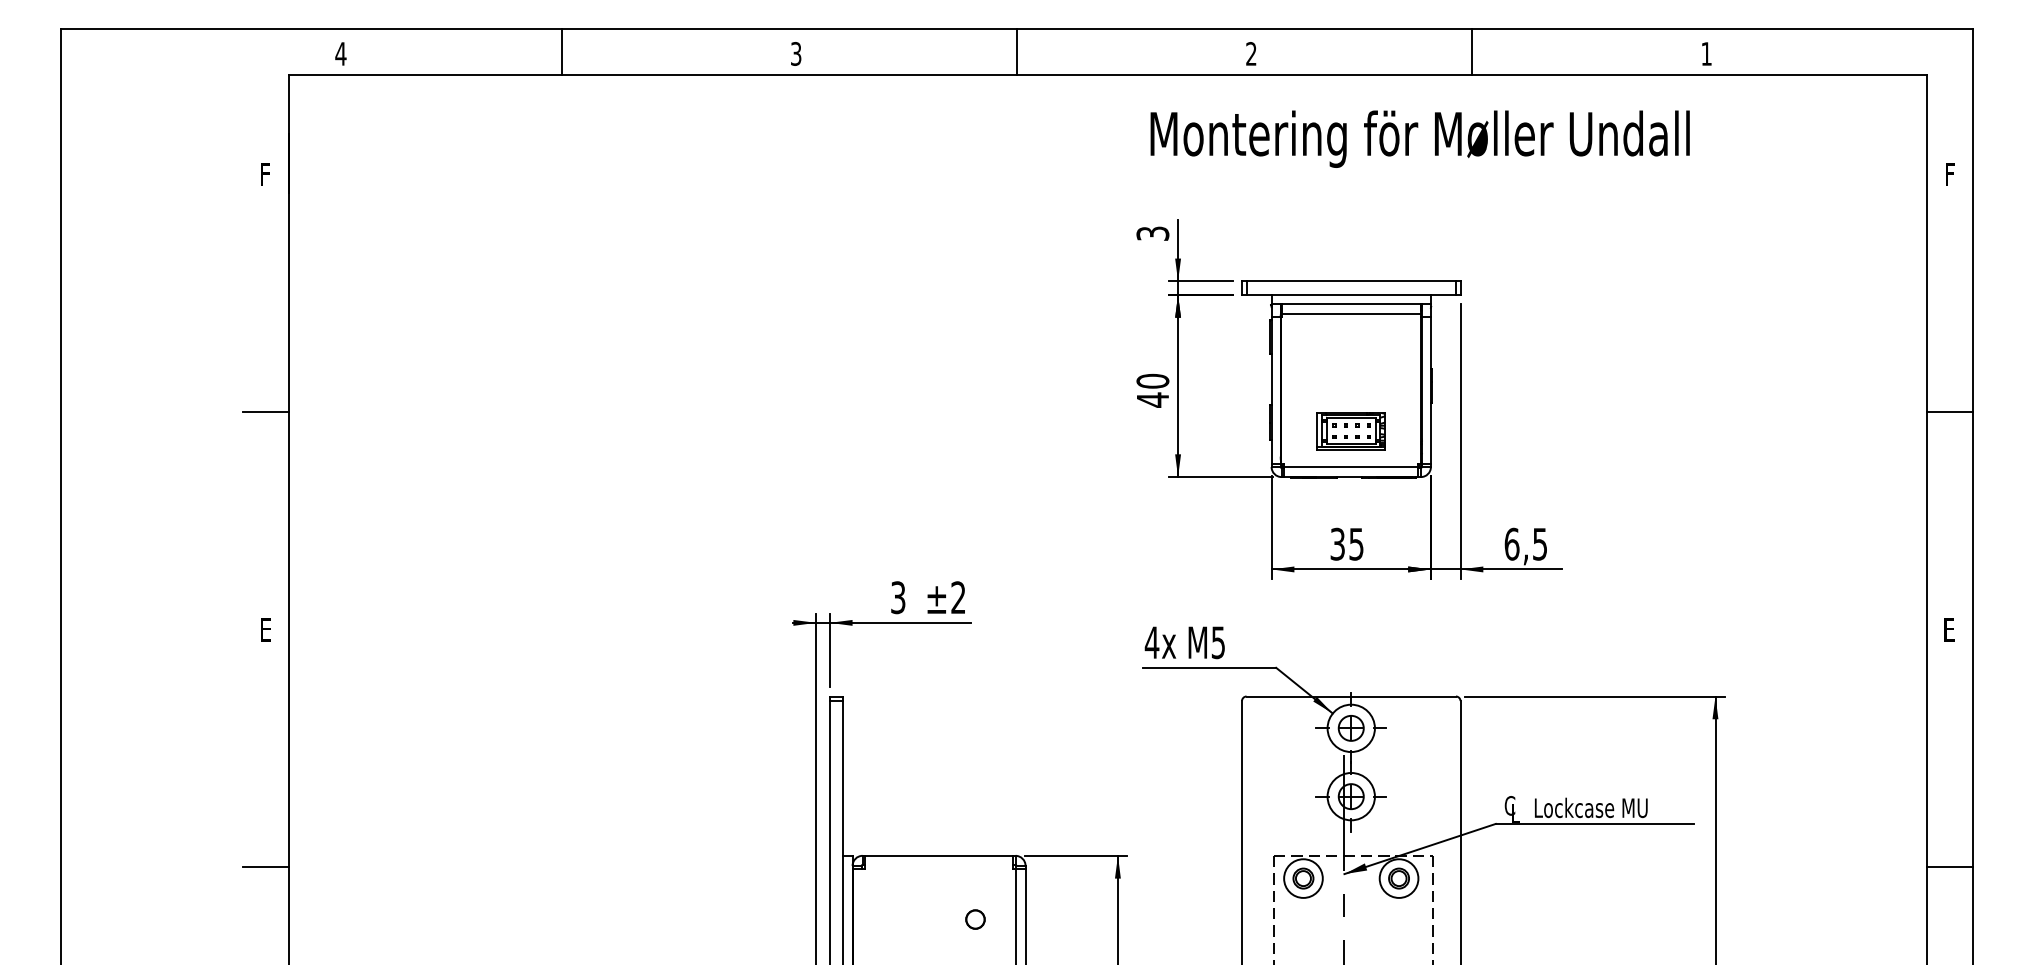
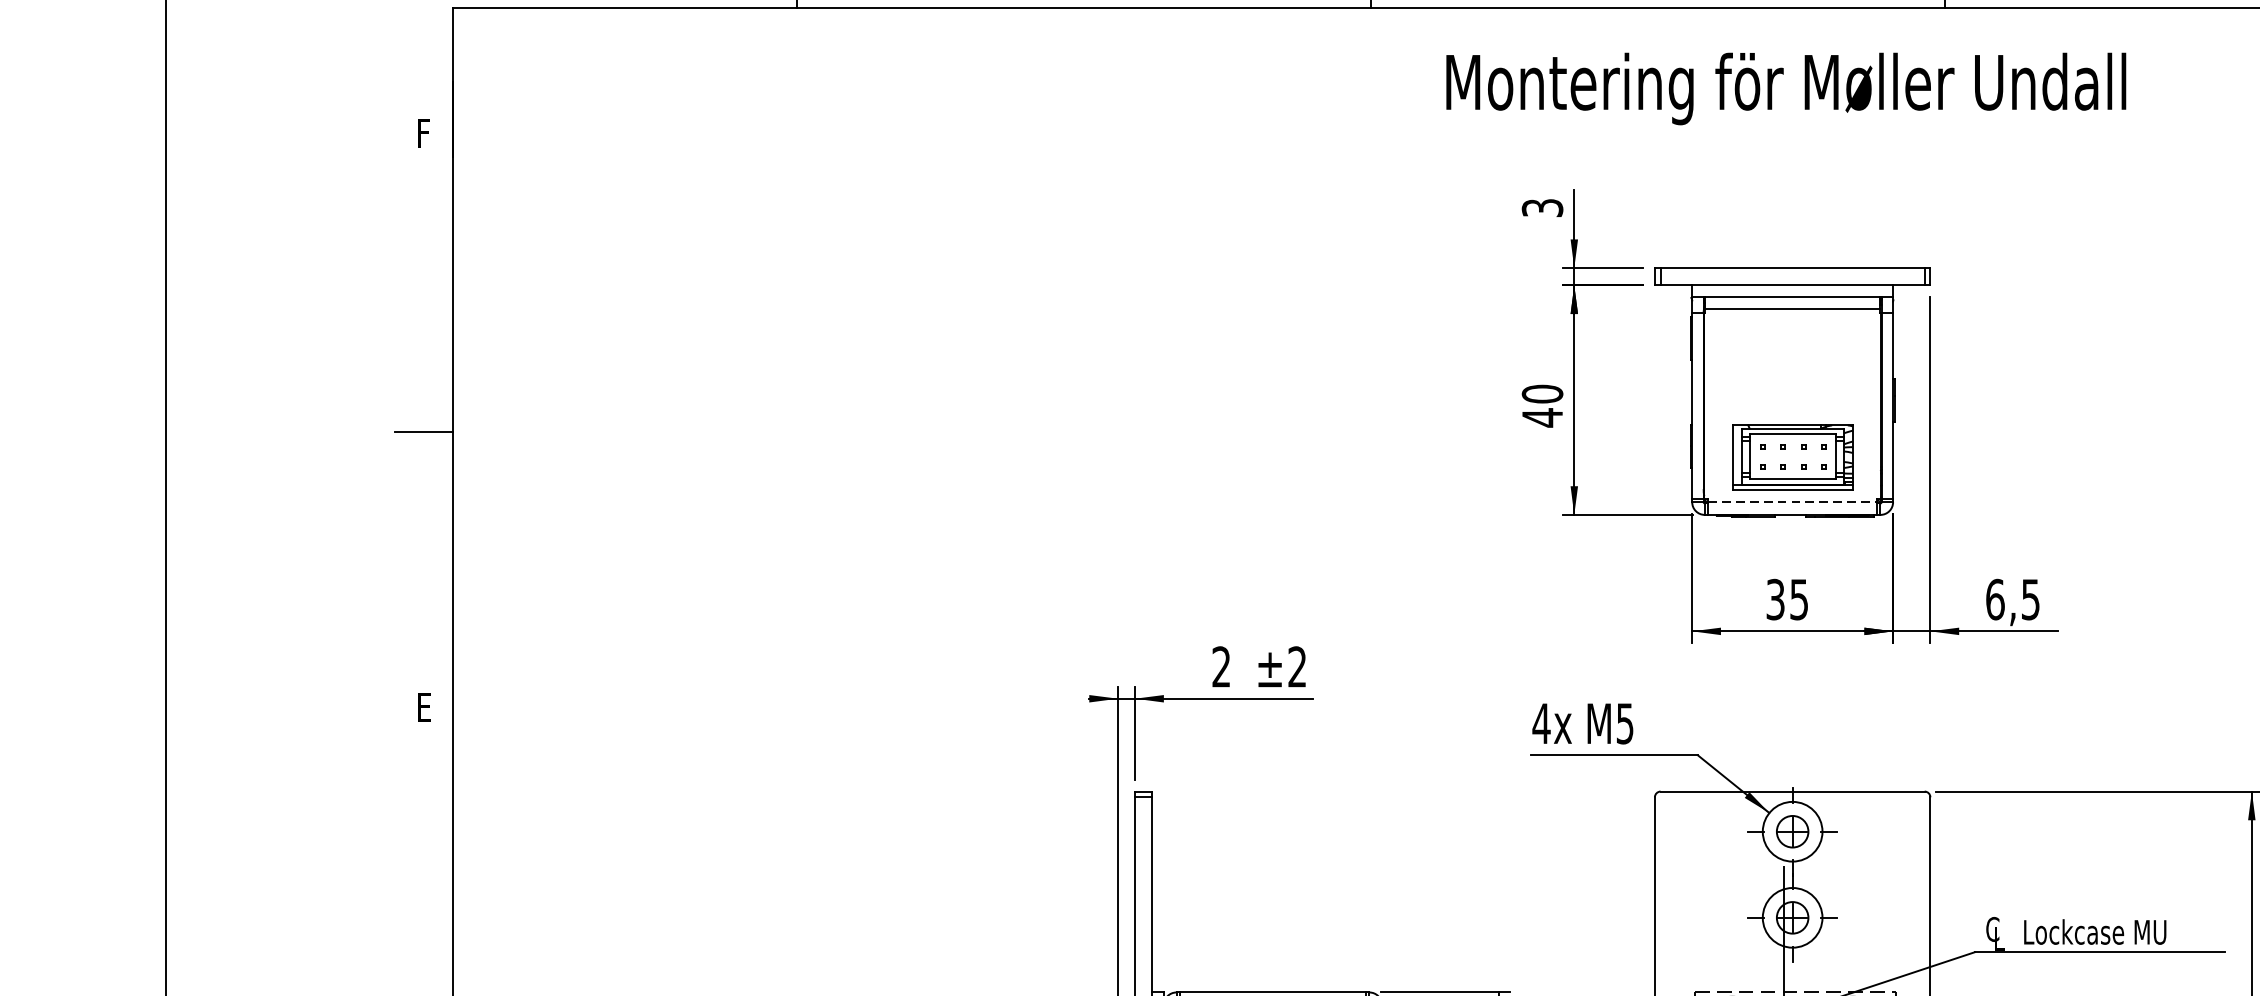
text: (1419, 138) -> (1785, 88), moved
part: (1350, 431) -> (1791, 457), size x1.4
line: (1351, 467) -> (1792, 502), solid -> dashed
text: (898, 597) -> (1221, 666), 3 -> 2

